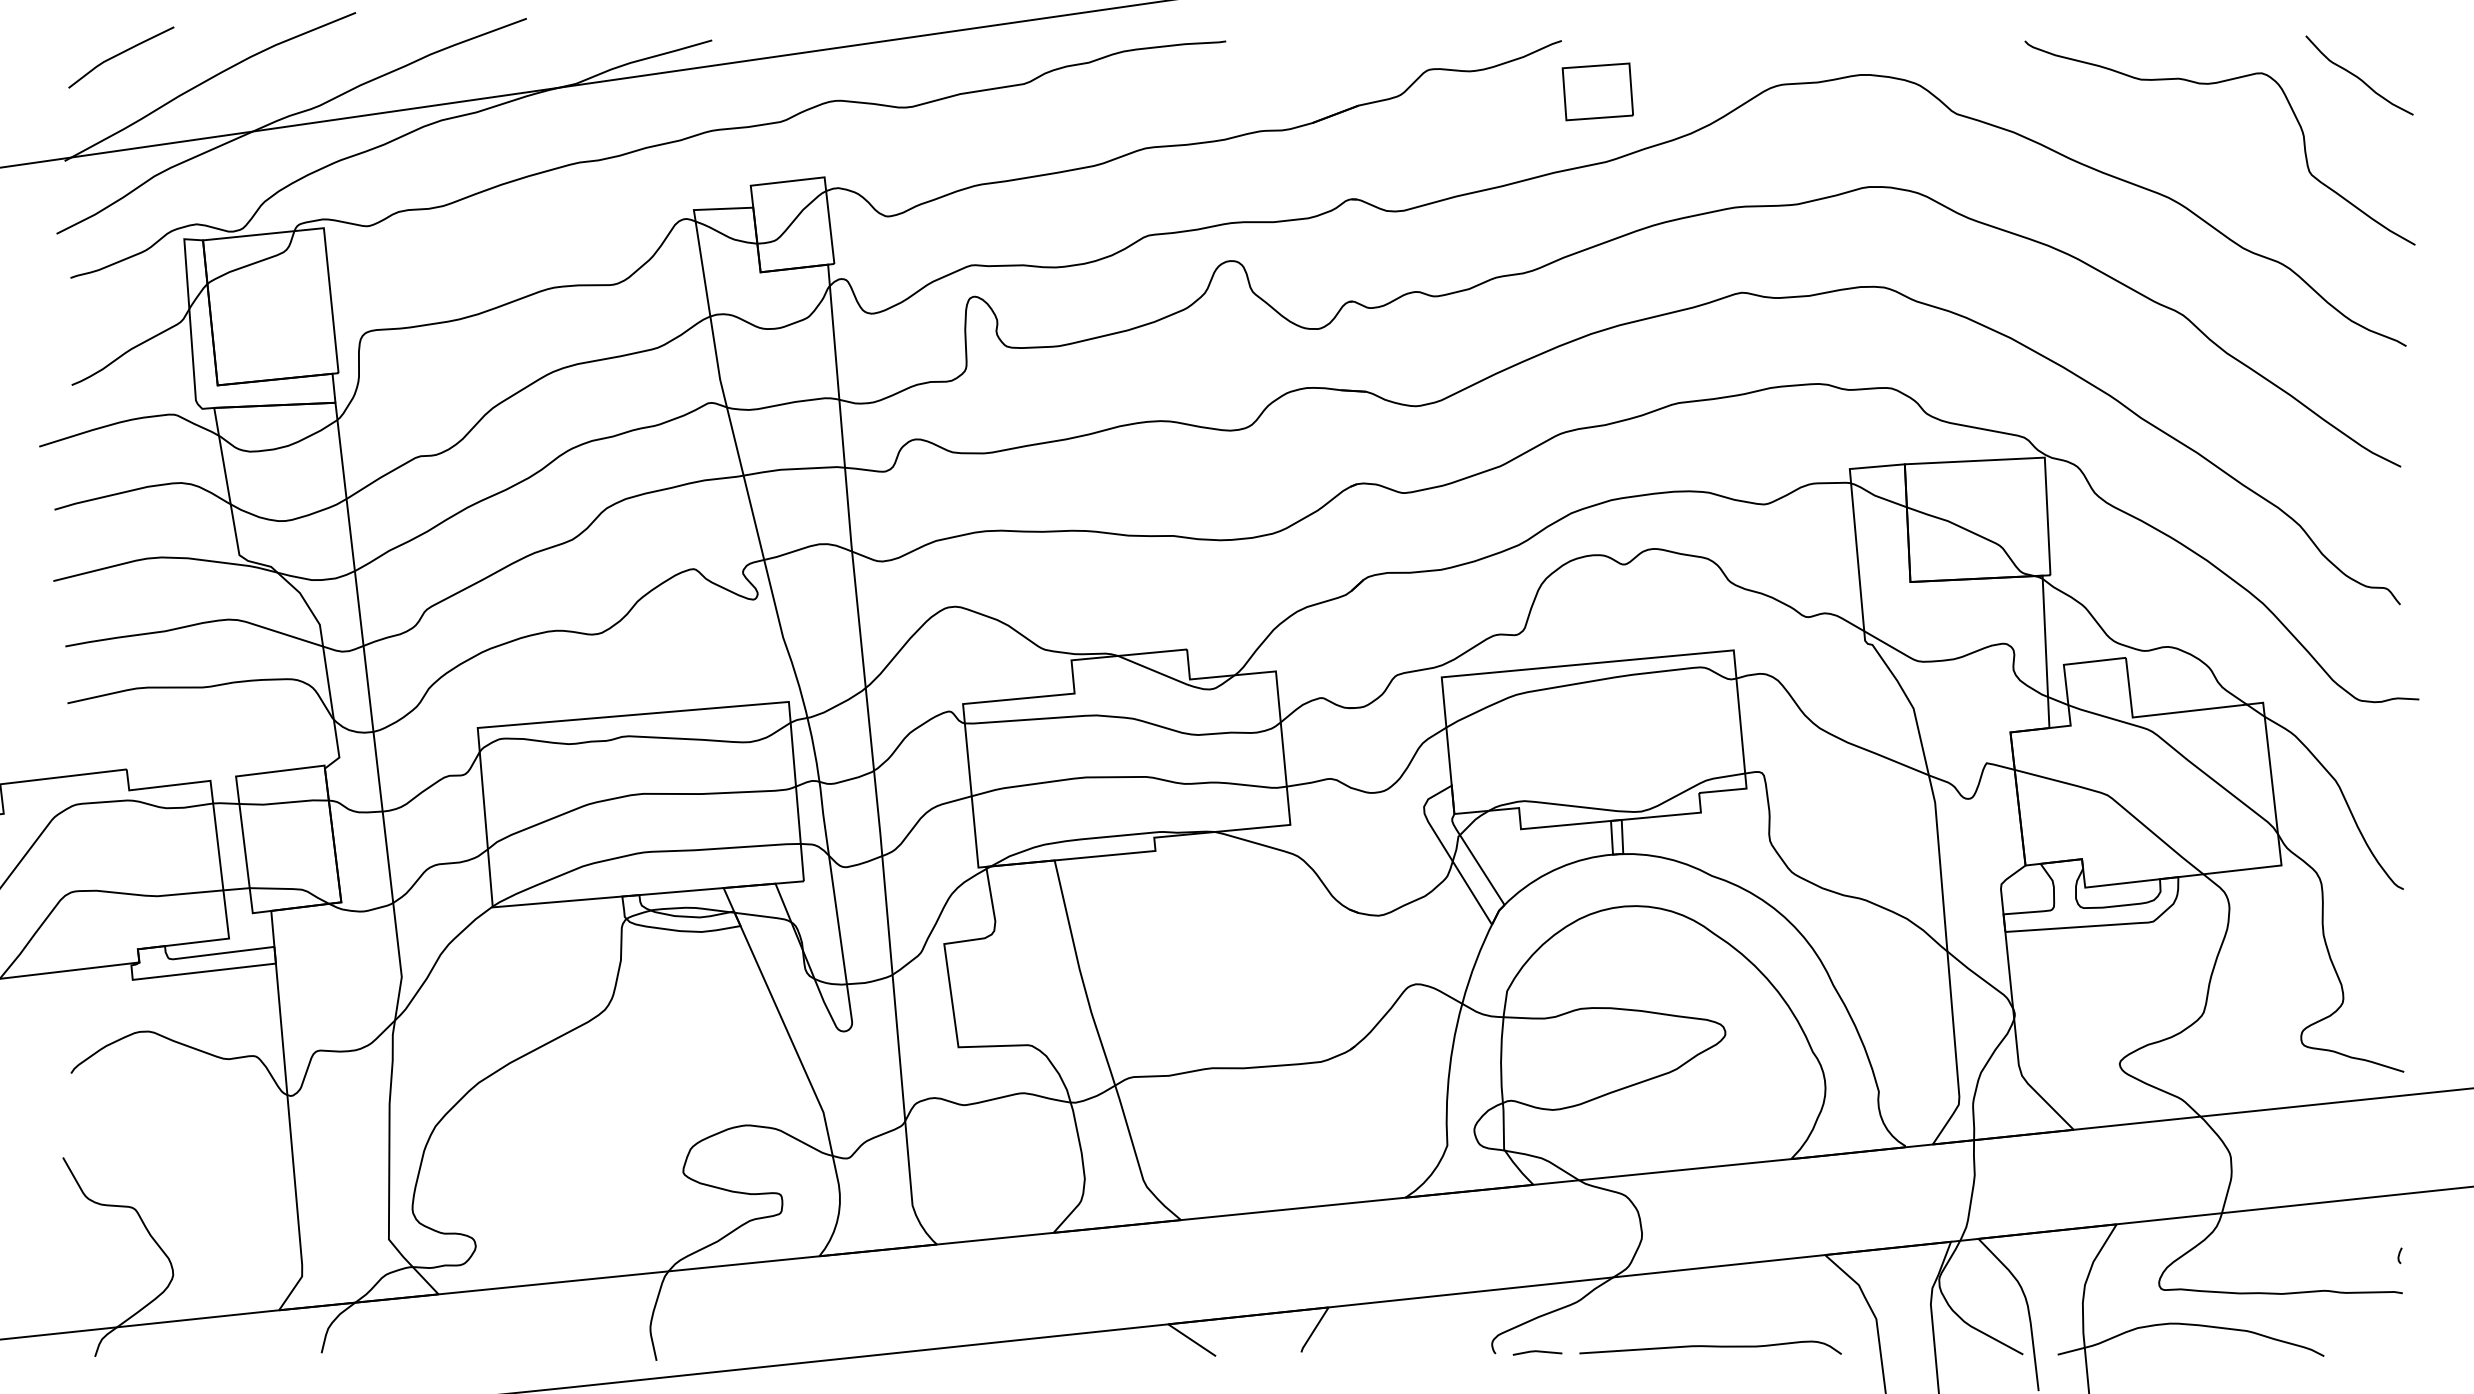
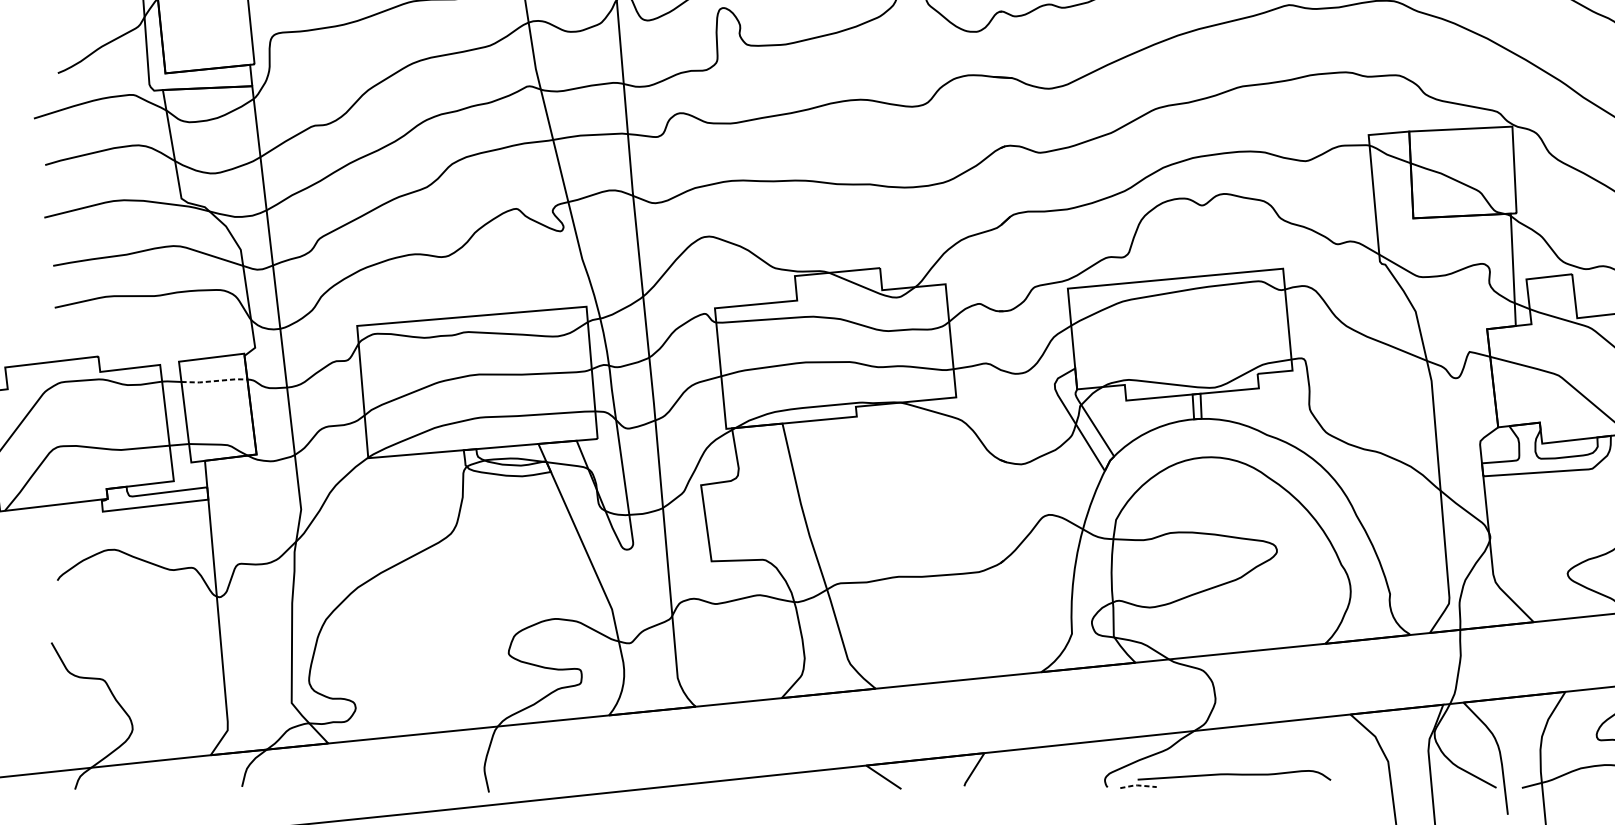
line: (284, 802) -> (214, 380), solid -> dashed
curve: (1710, 1347) -> (1234, 775), moved
line: (1536, 1351) -> (1137, 785), solid -> dashed

